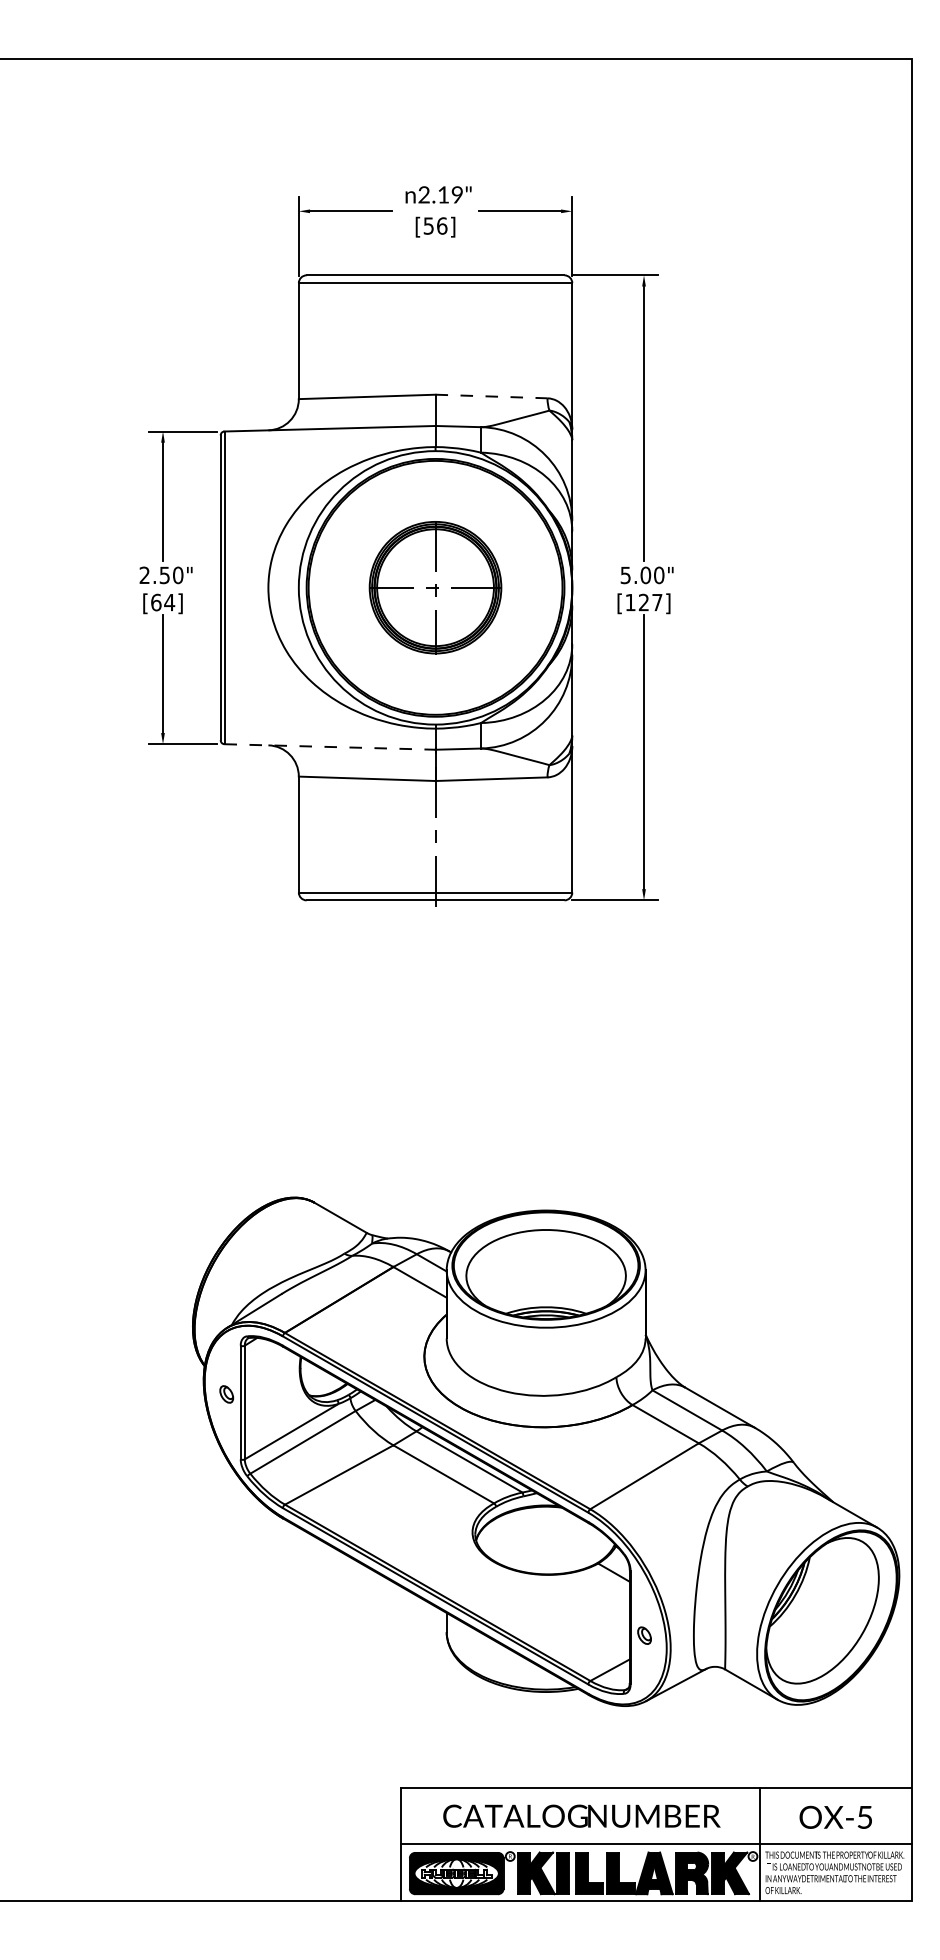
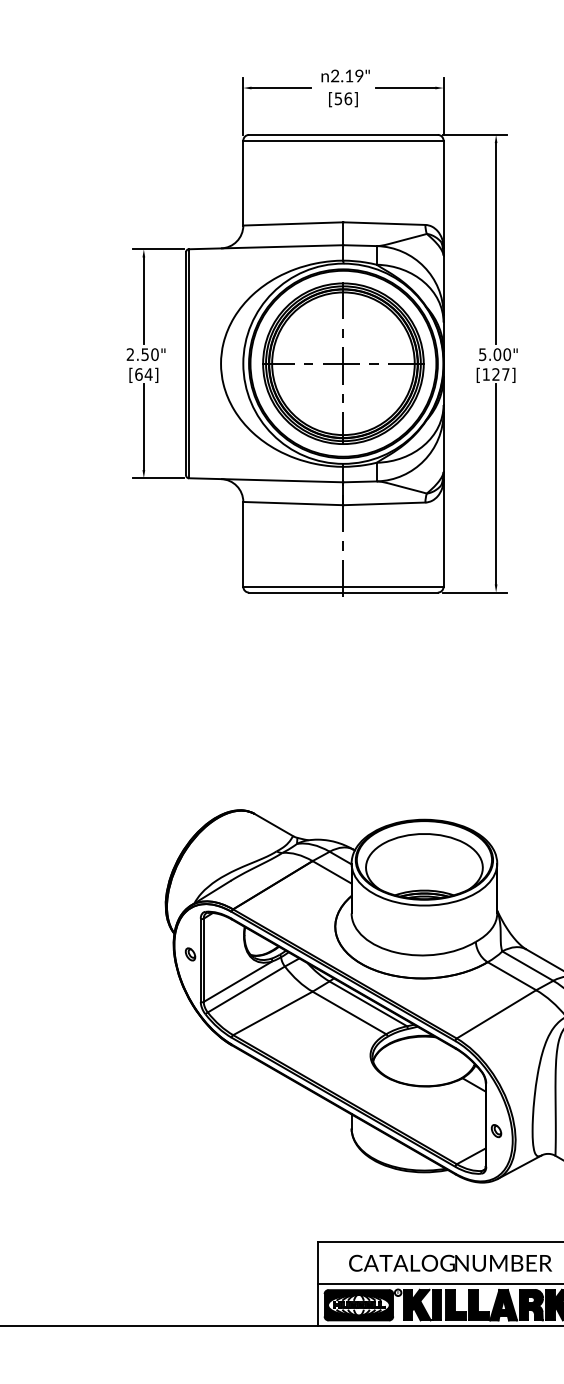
line: (492, 396) -> (385, 223), dashed -> solid
part: (435, 587) -> (343, 363), size x1.67
line: (330, 746) -> (266, 479), dashed -> solid

